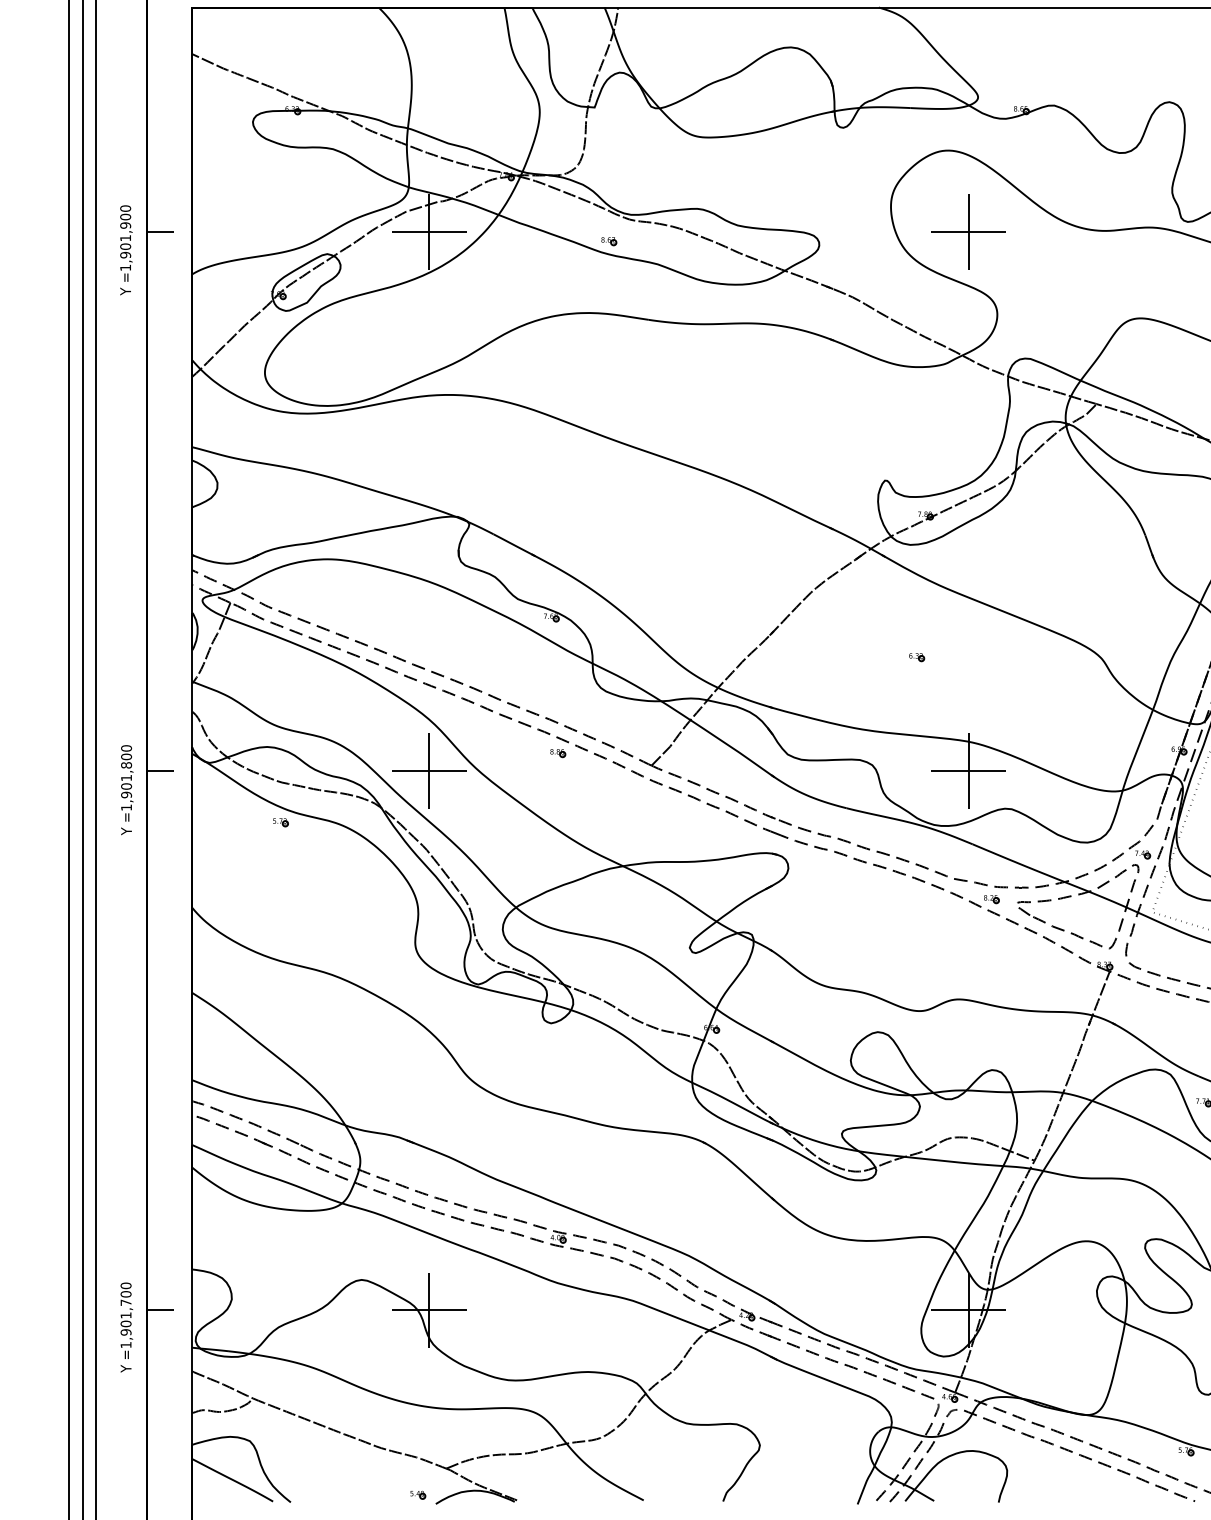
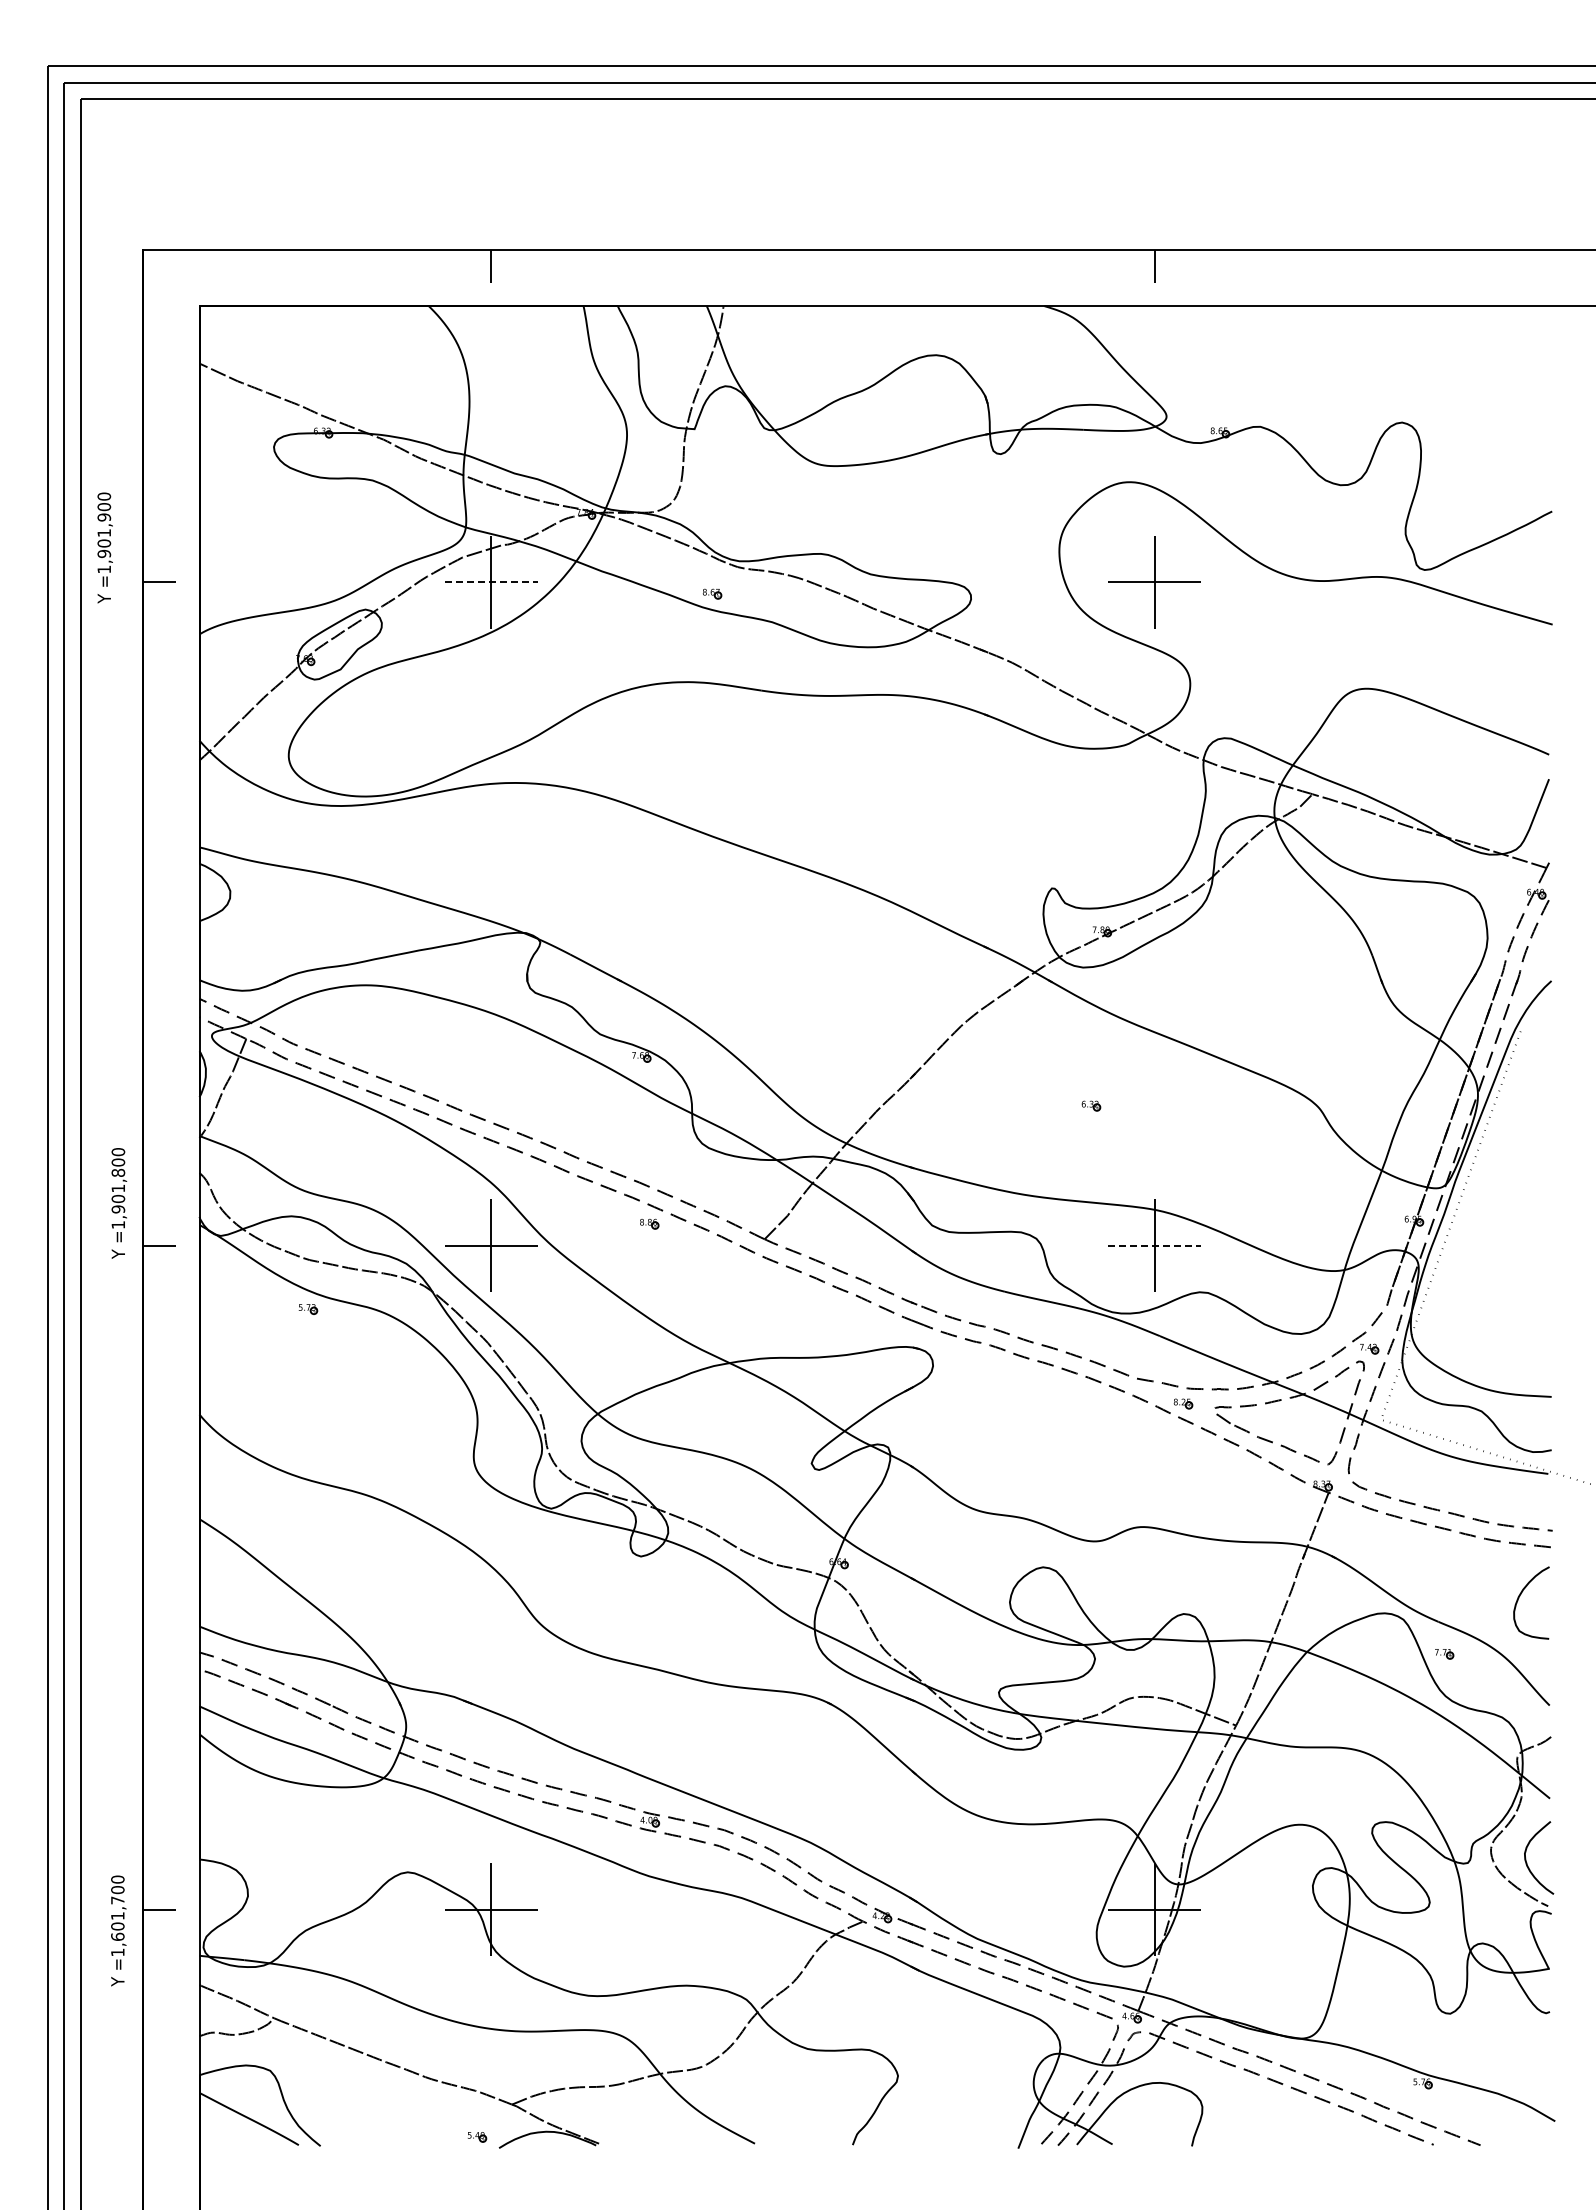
line: (429, 232) -> (491, 582), solid -> dashed
text: (125, 249) -> (104, 547), moved
line: (968, 770) -> (1154, 1245), solid -> dashed
text: (127, 790) -> (119, 1203), moved
text: (125, 1332) -> (117, 1936), =1,901,700 -> =1,601,700

